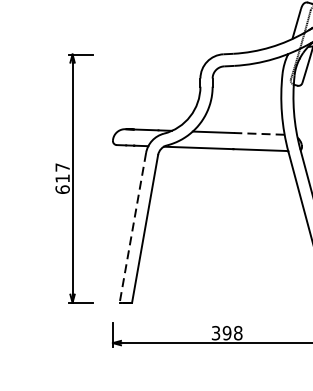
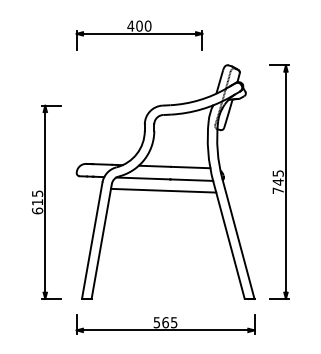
line: (259, 133) -> (190, 167), dashed -> solid
line: (224, 163) -> (163, 190), added
text: (62, 167) -> (37, 193), 617 -> 615
line: (133, 228) -> (92, 241), dashed -> solid
text: (227, 332) -> (165, 322), 398 -> 565

